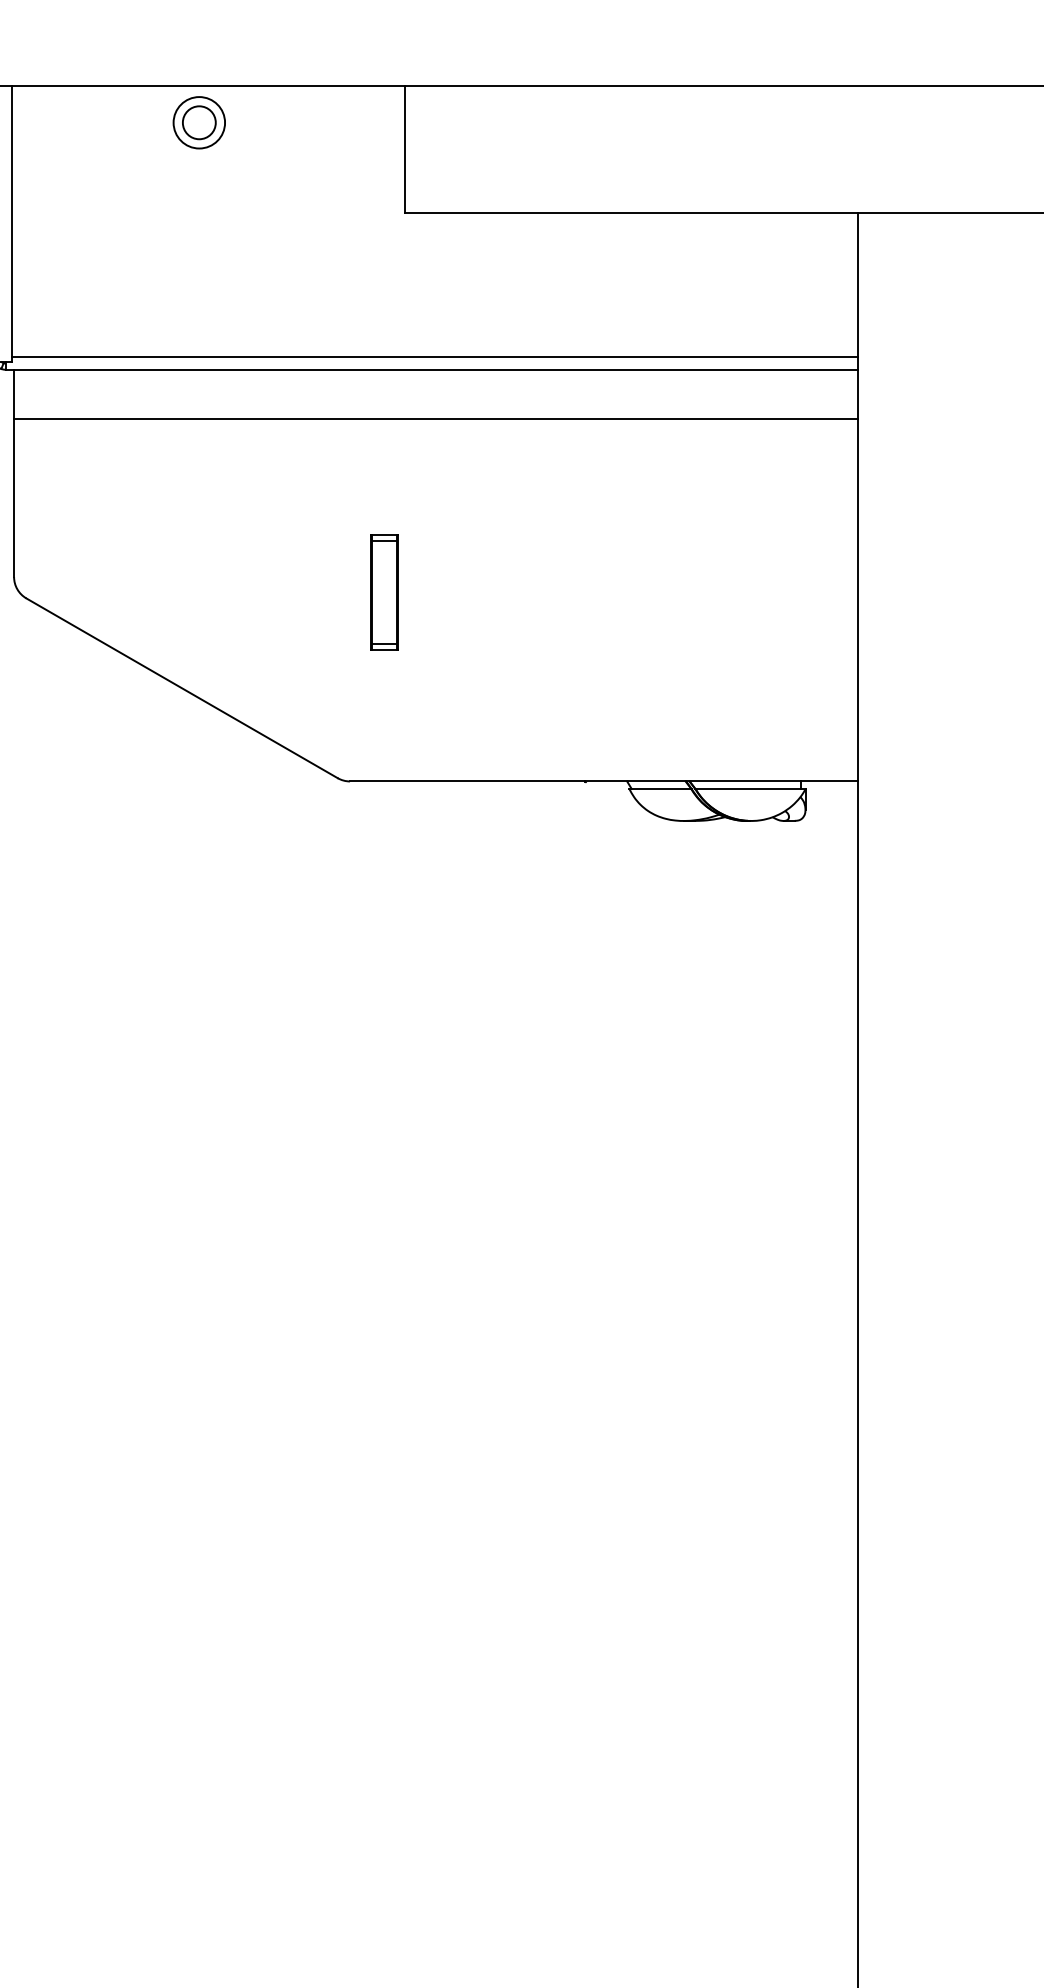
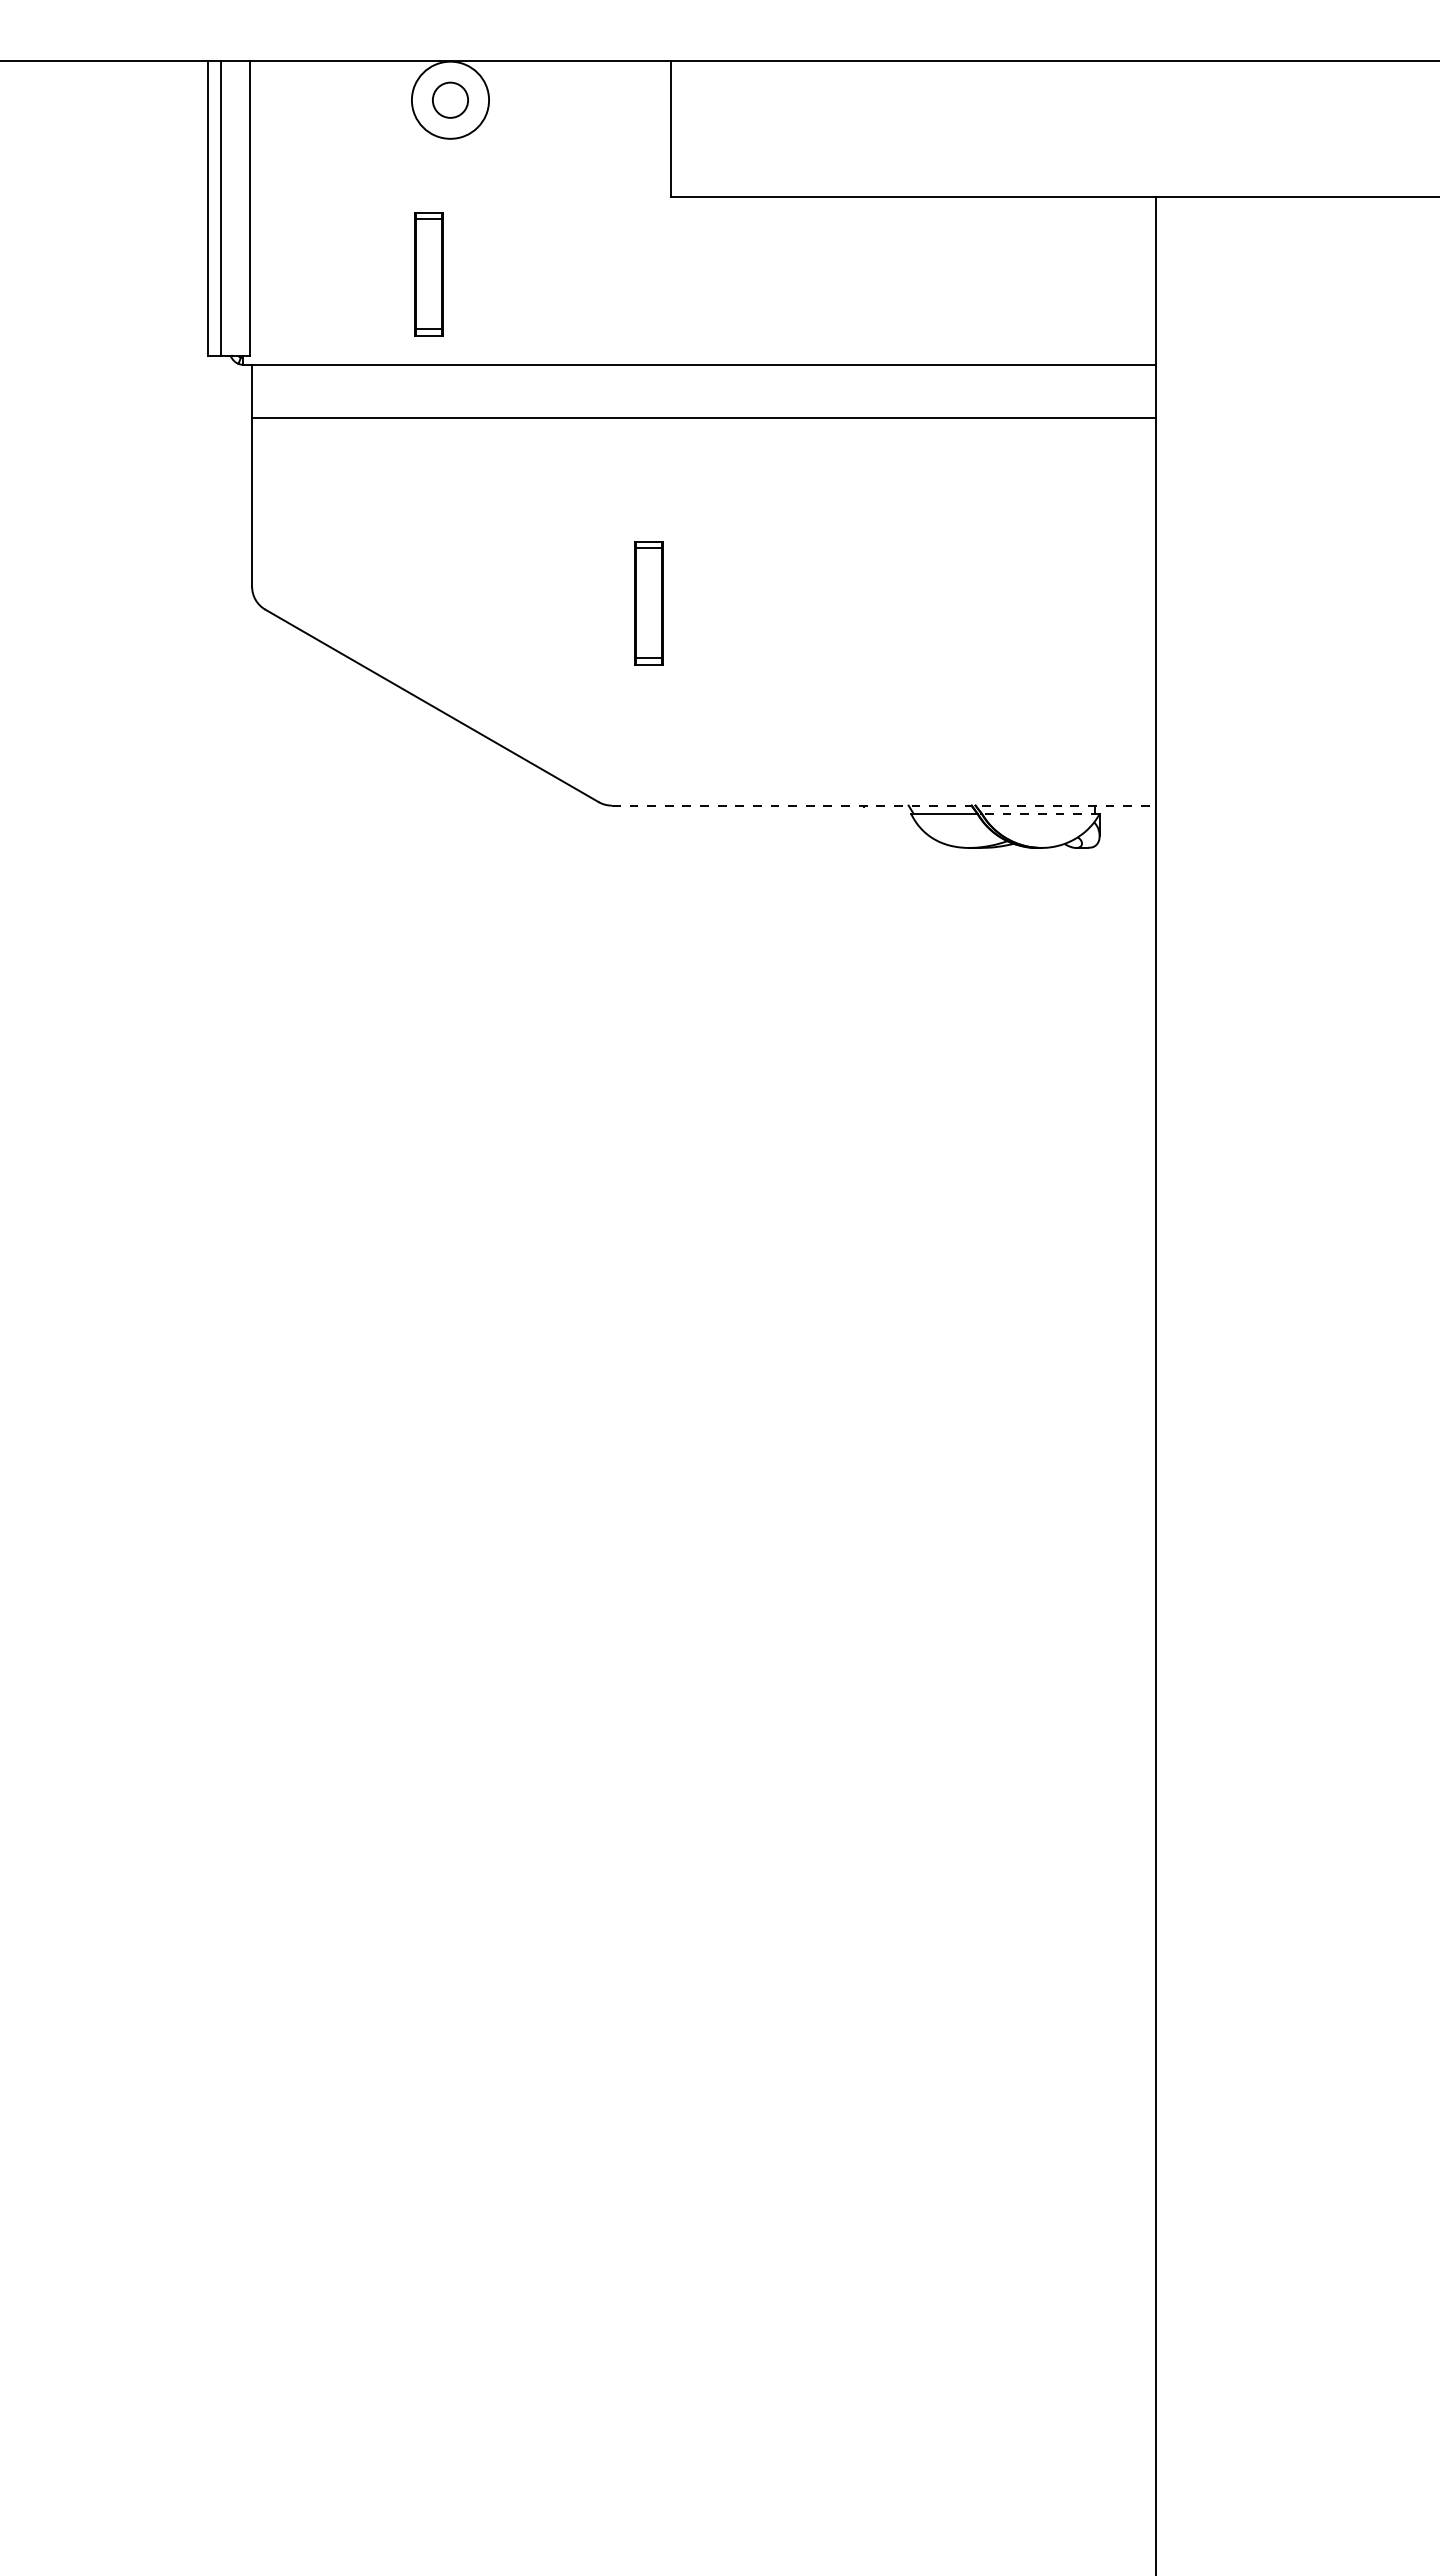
circle: (199, 122) -> (450, 99), size x1.4
part: (178, 285) -> (428, 274), added
line: (434, 357) -> (702, 351), removed
line: (603, 781) -> (883, 805), solid -> dashed
line: (750, 788) -> (1040, 813), solid -> dashed

